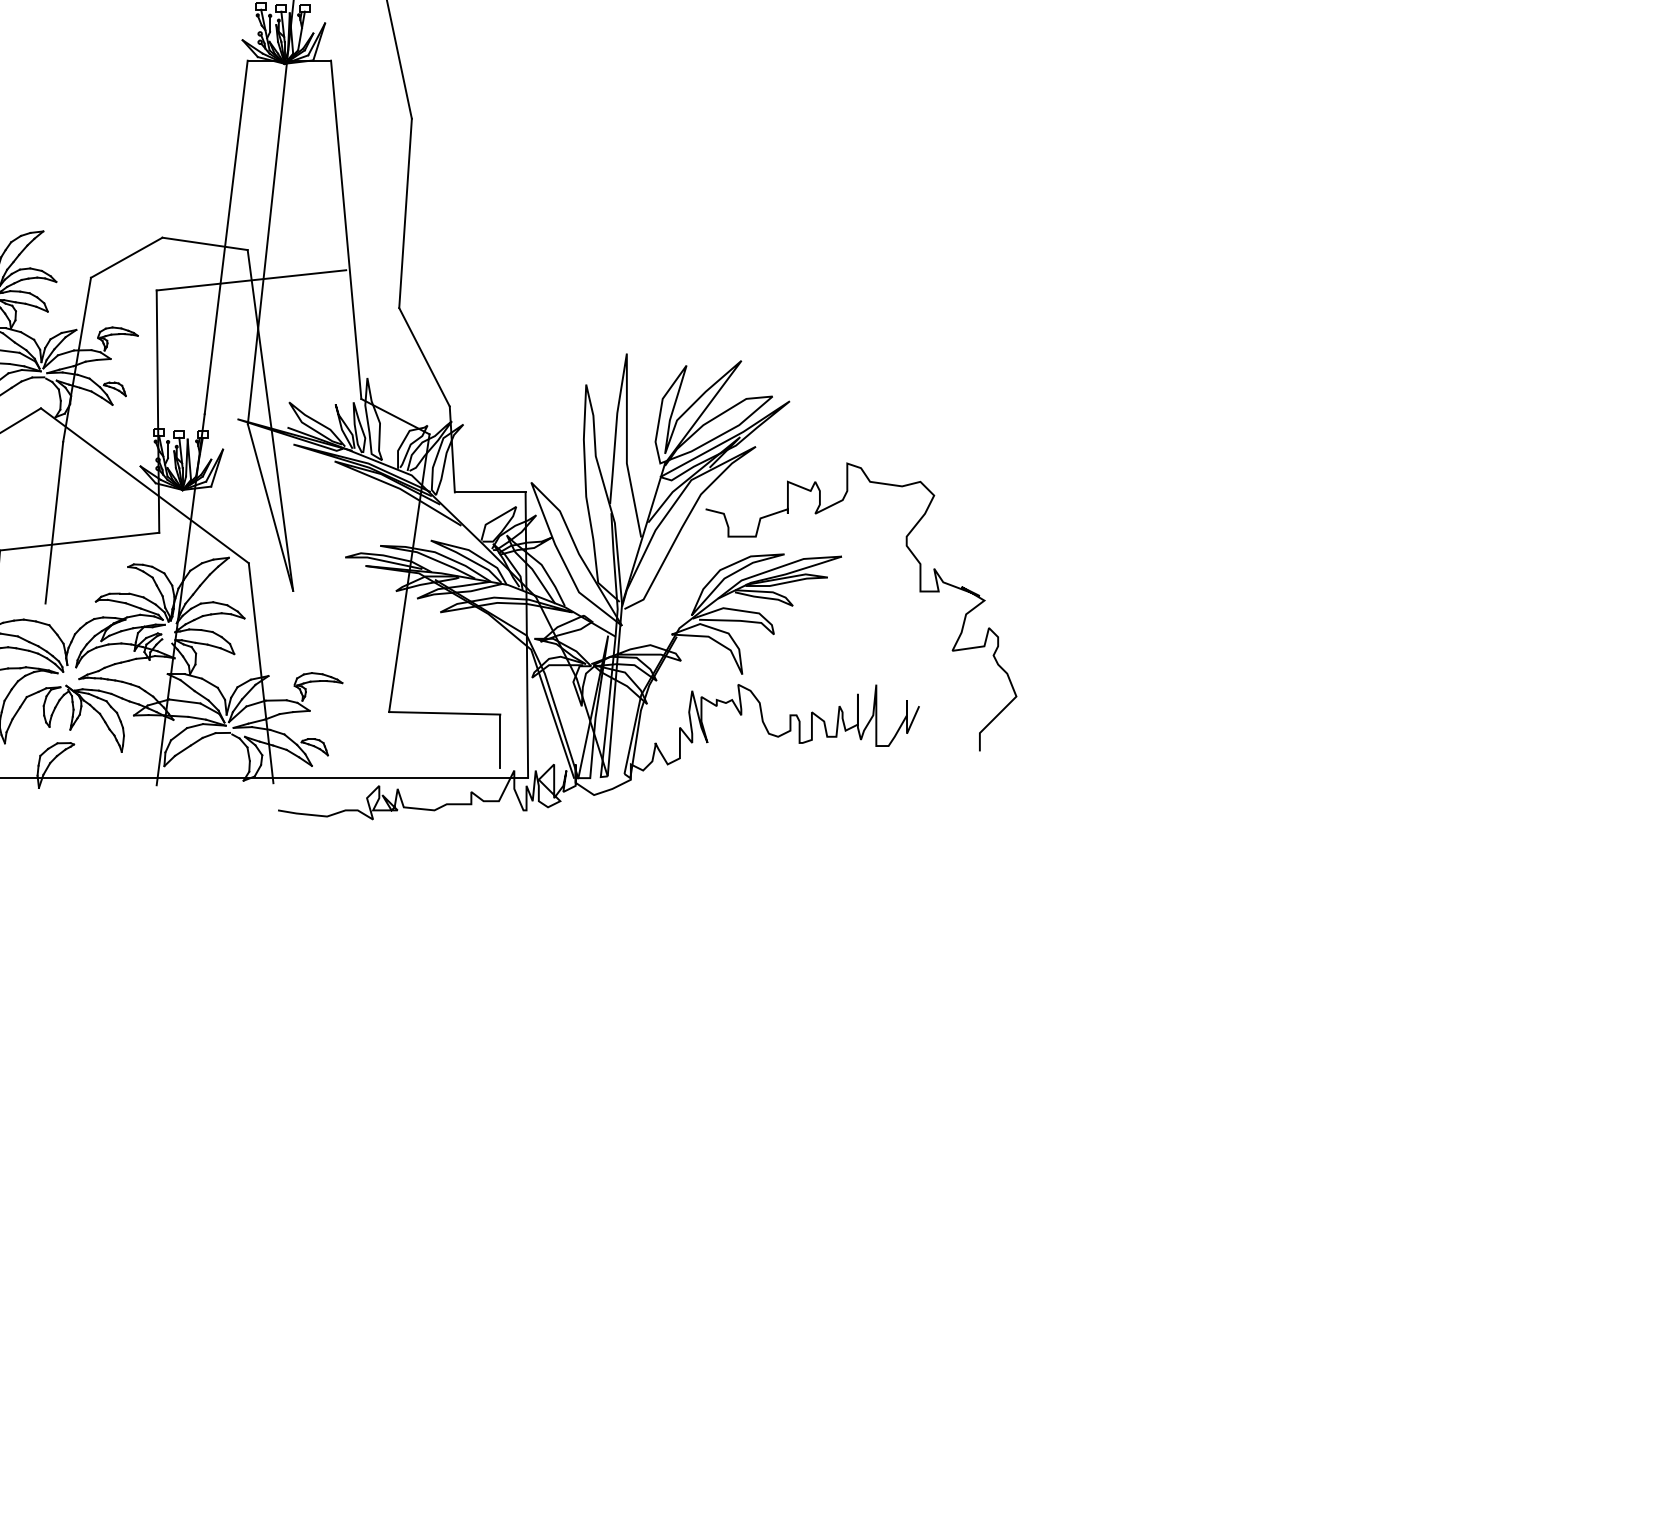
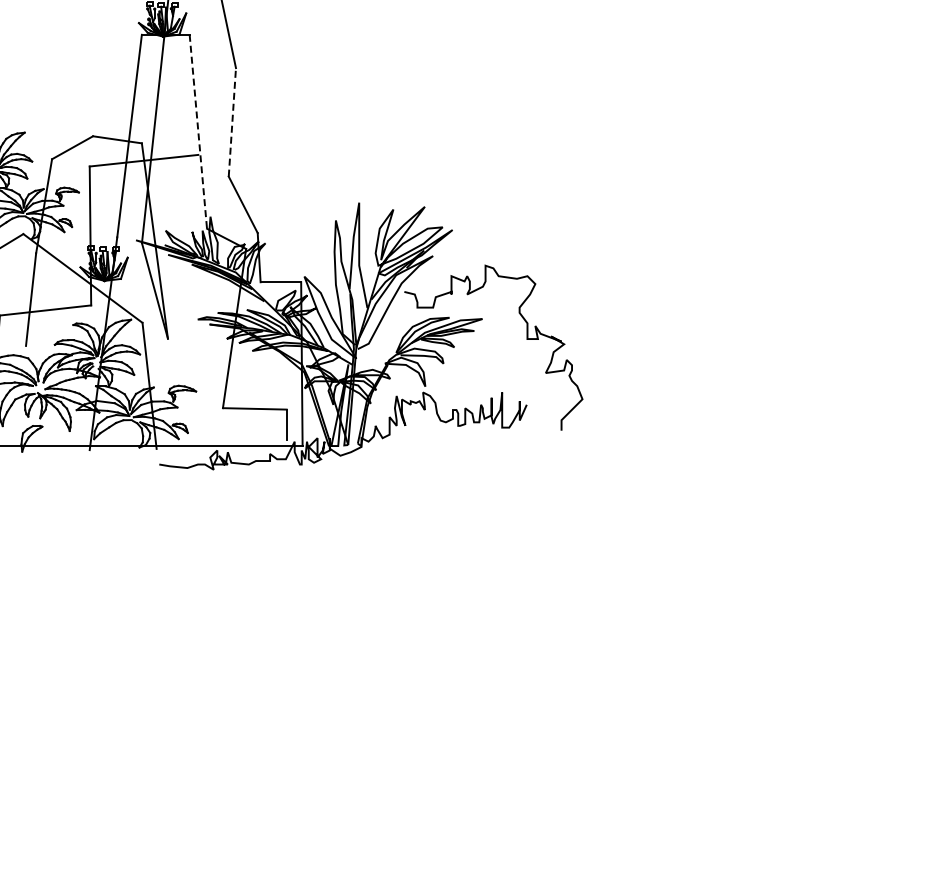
line: (405, 211) -> (232, 121), solid -> dashed
line: (346, 231) -> (198, 132), solid -> dashed

